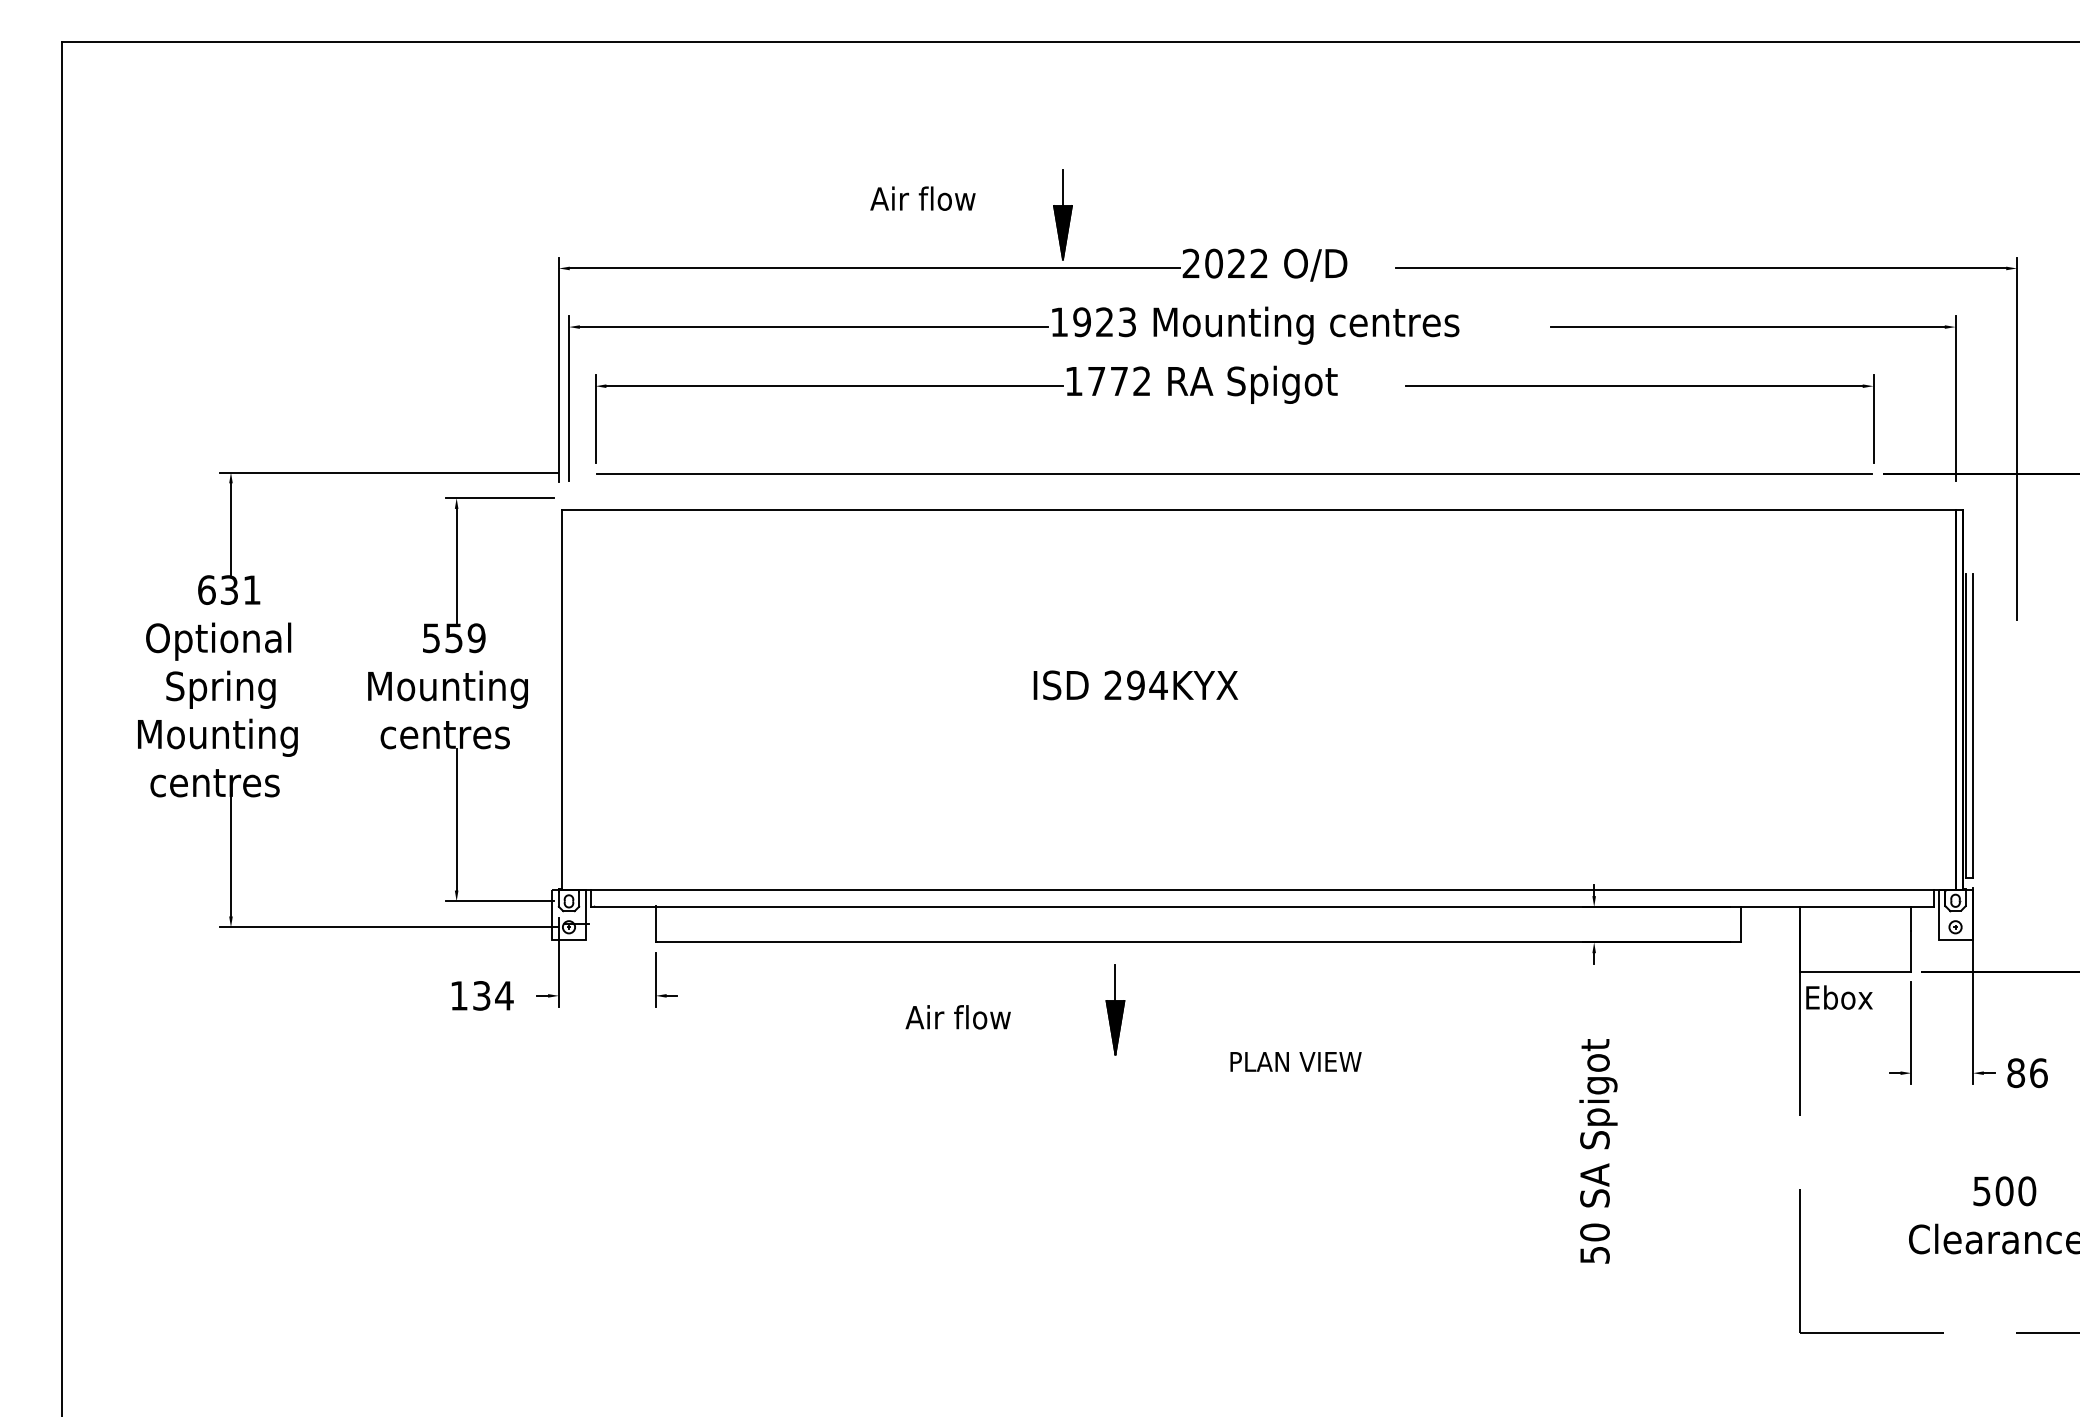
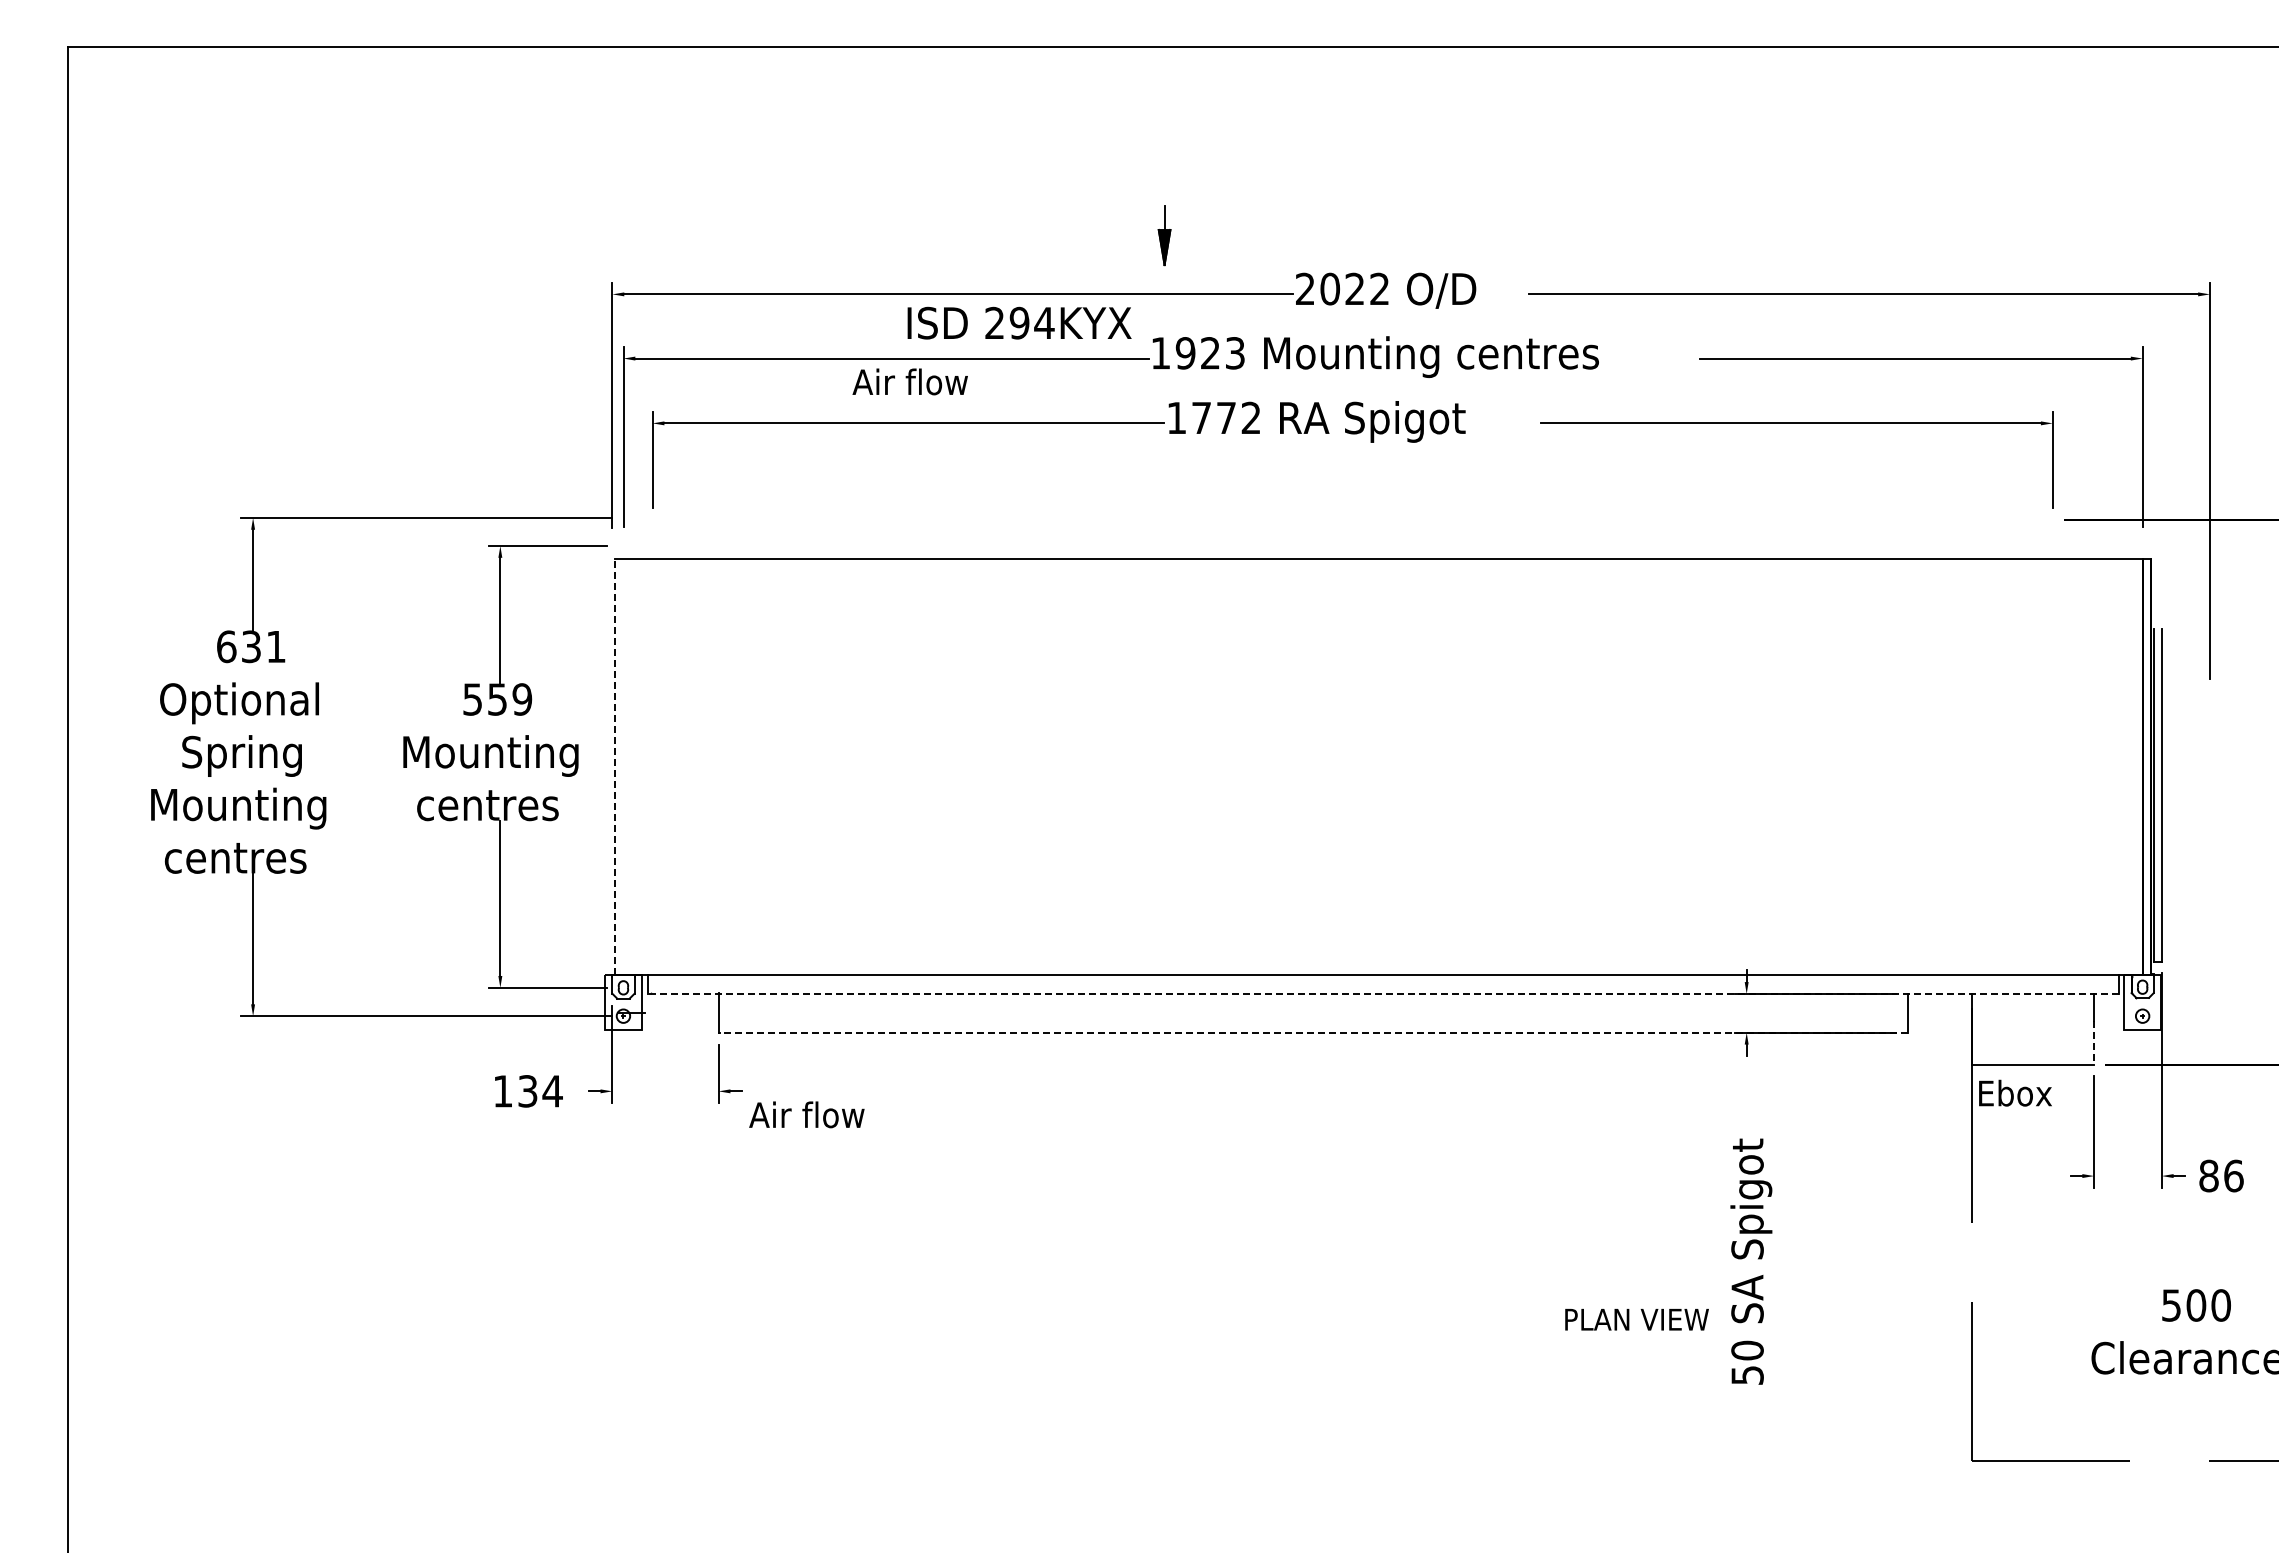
text: (922, 198) -> (909, 381), moved
part: (1062, 214) -> (1164, 235), size x0.6
line: (1234, 473) -> (1352, 519), removed
text: (1135, 684) -> (1019, 322), moved
line: (561, 700) -> (615, 767), solid -> dashed
line: (1261, 906) -> (1382, 993), solid -> dashed
line: (1198, 942) -> (1313, 1032), solid -> dashed
line: (1911, 952) -> (2094, 1043), solid -> dashed
part: (1114, 1009) -> (1221, 1106), removed
text: (957, 1016) -> (806, 1114), moved
text: (1295, 1061) -> (1636, 1319), moved

